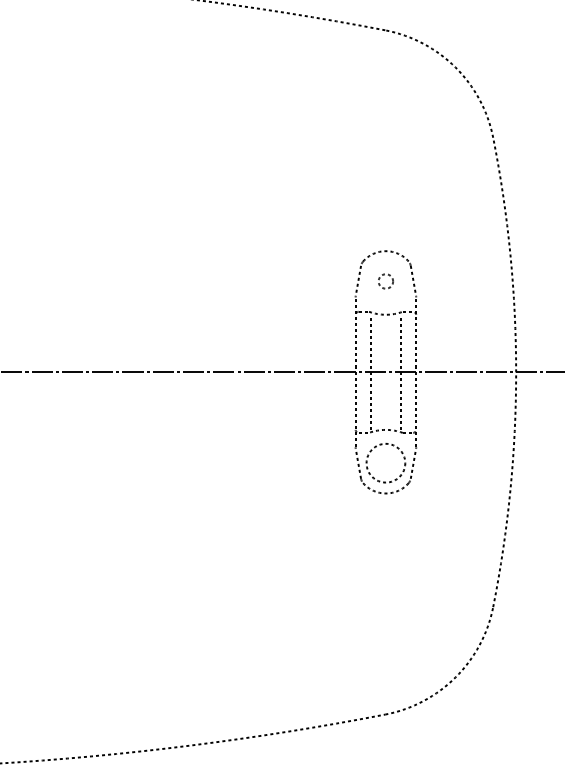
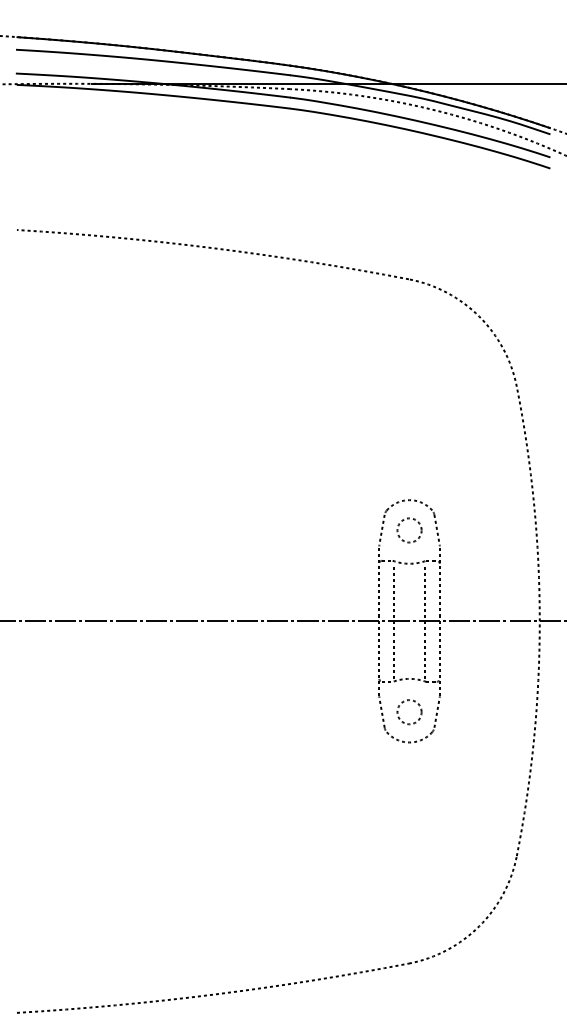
circle: (385, 281) -> (409, 530), size x1.67
circle: (385, 463) -> (409, 712), size x0.62

